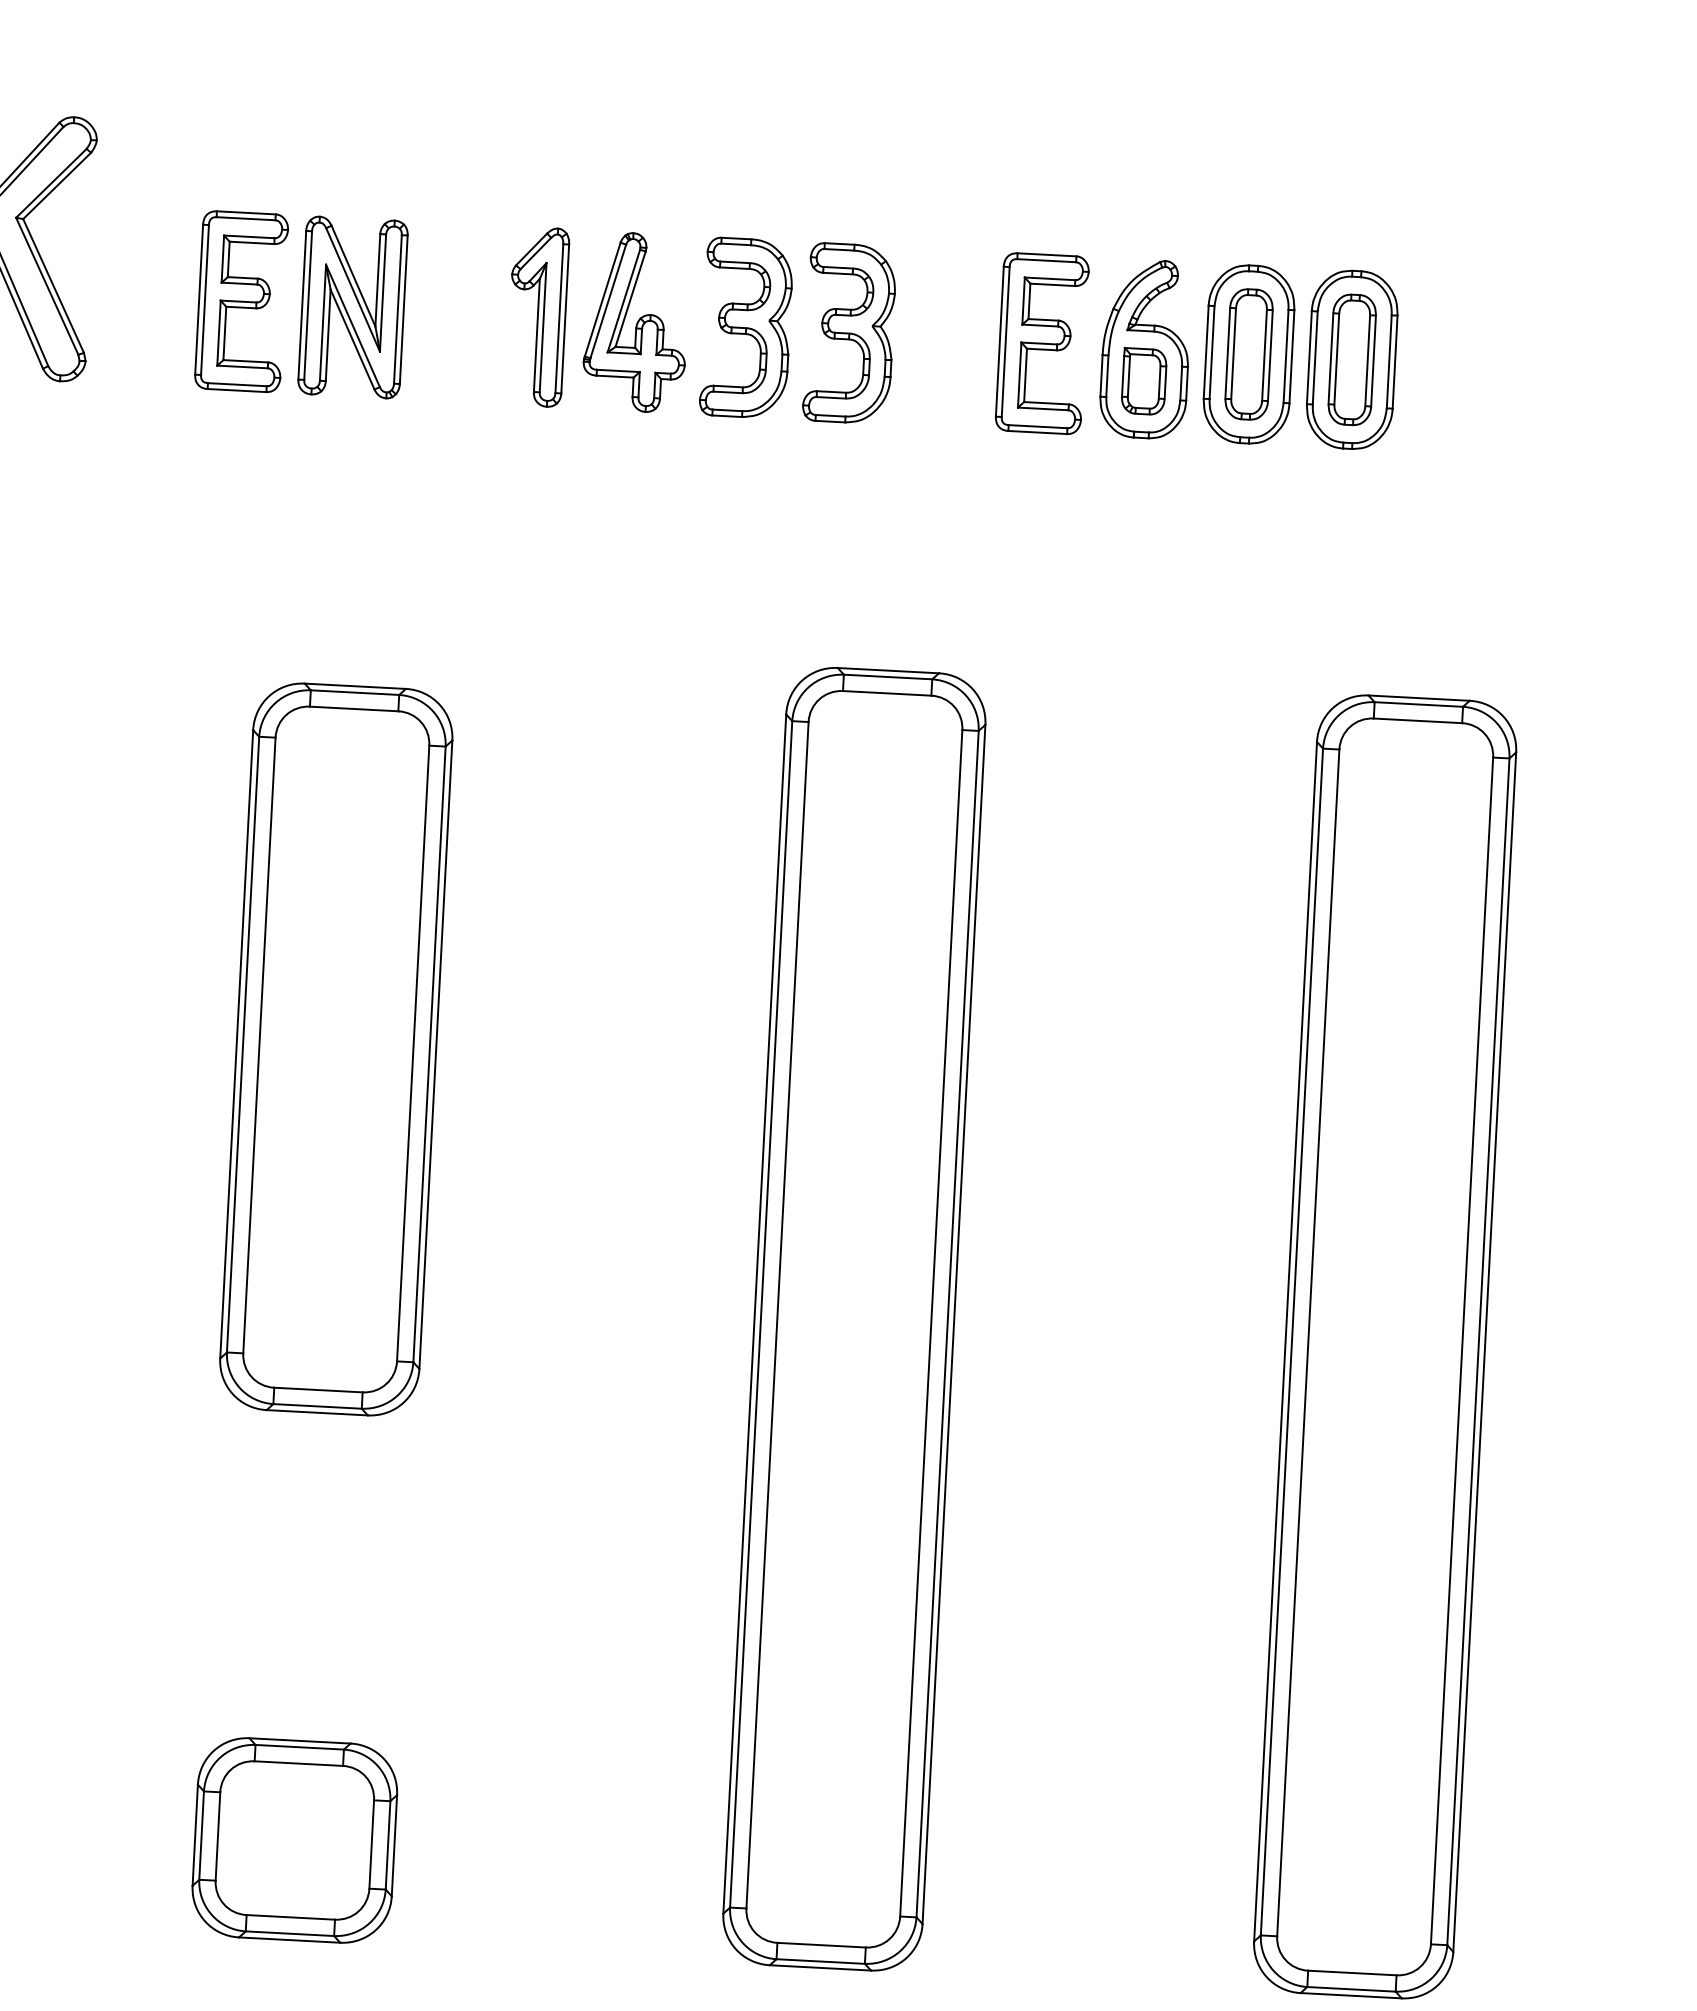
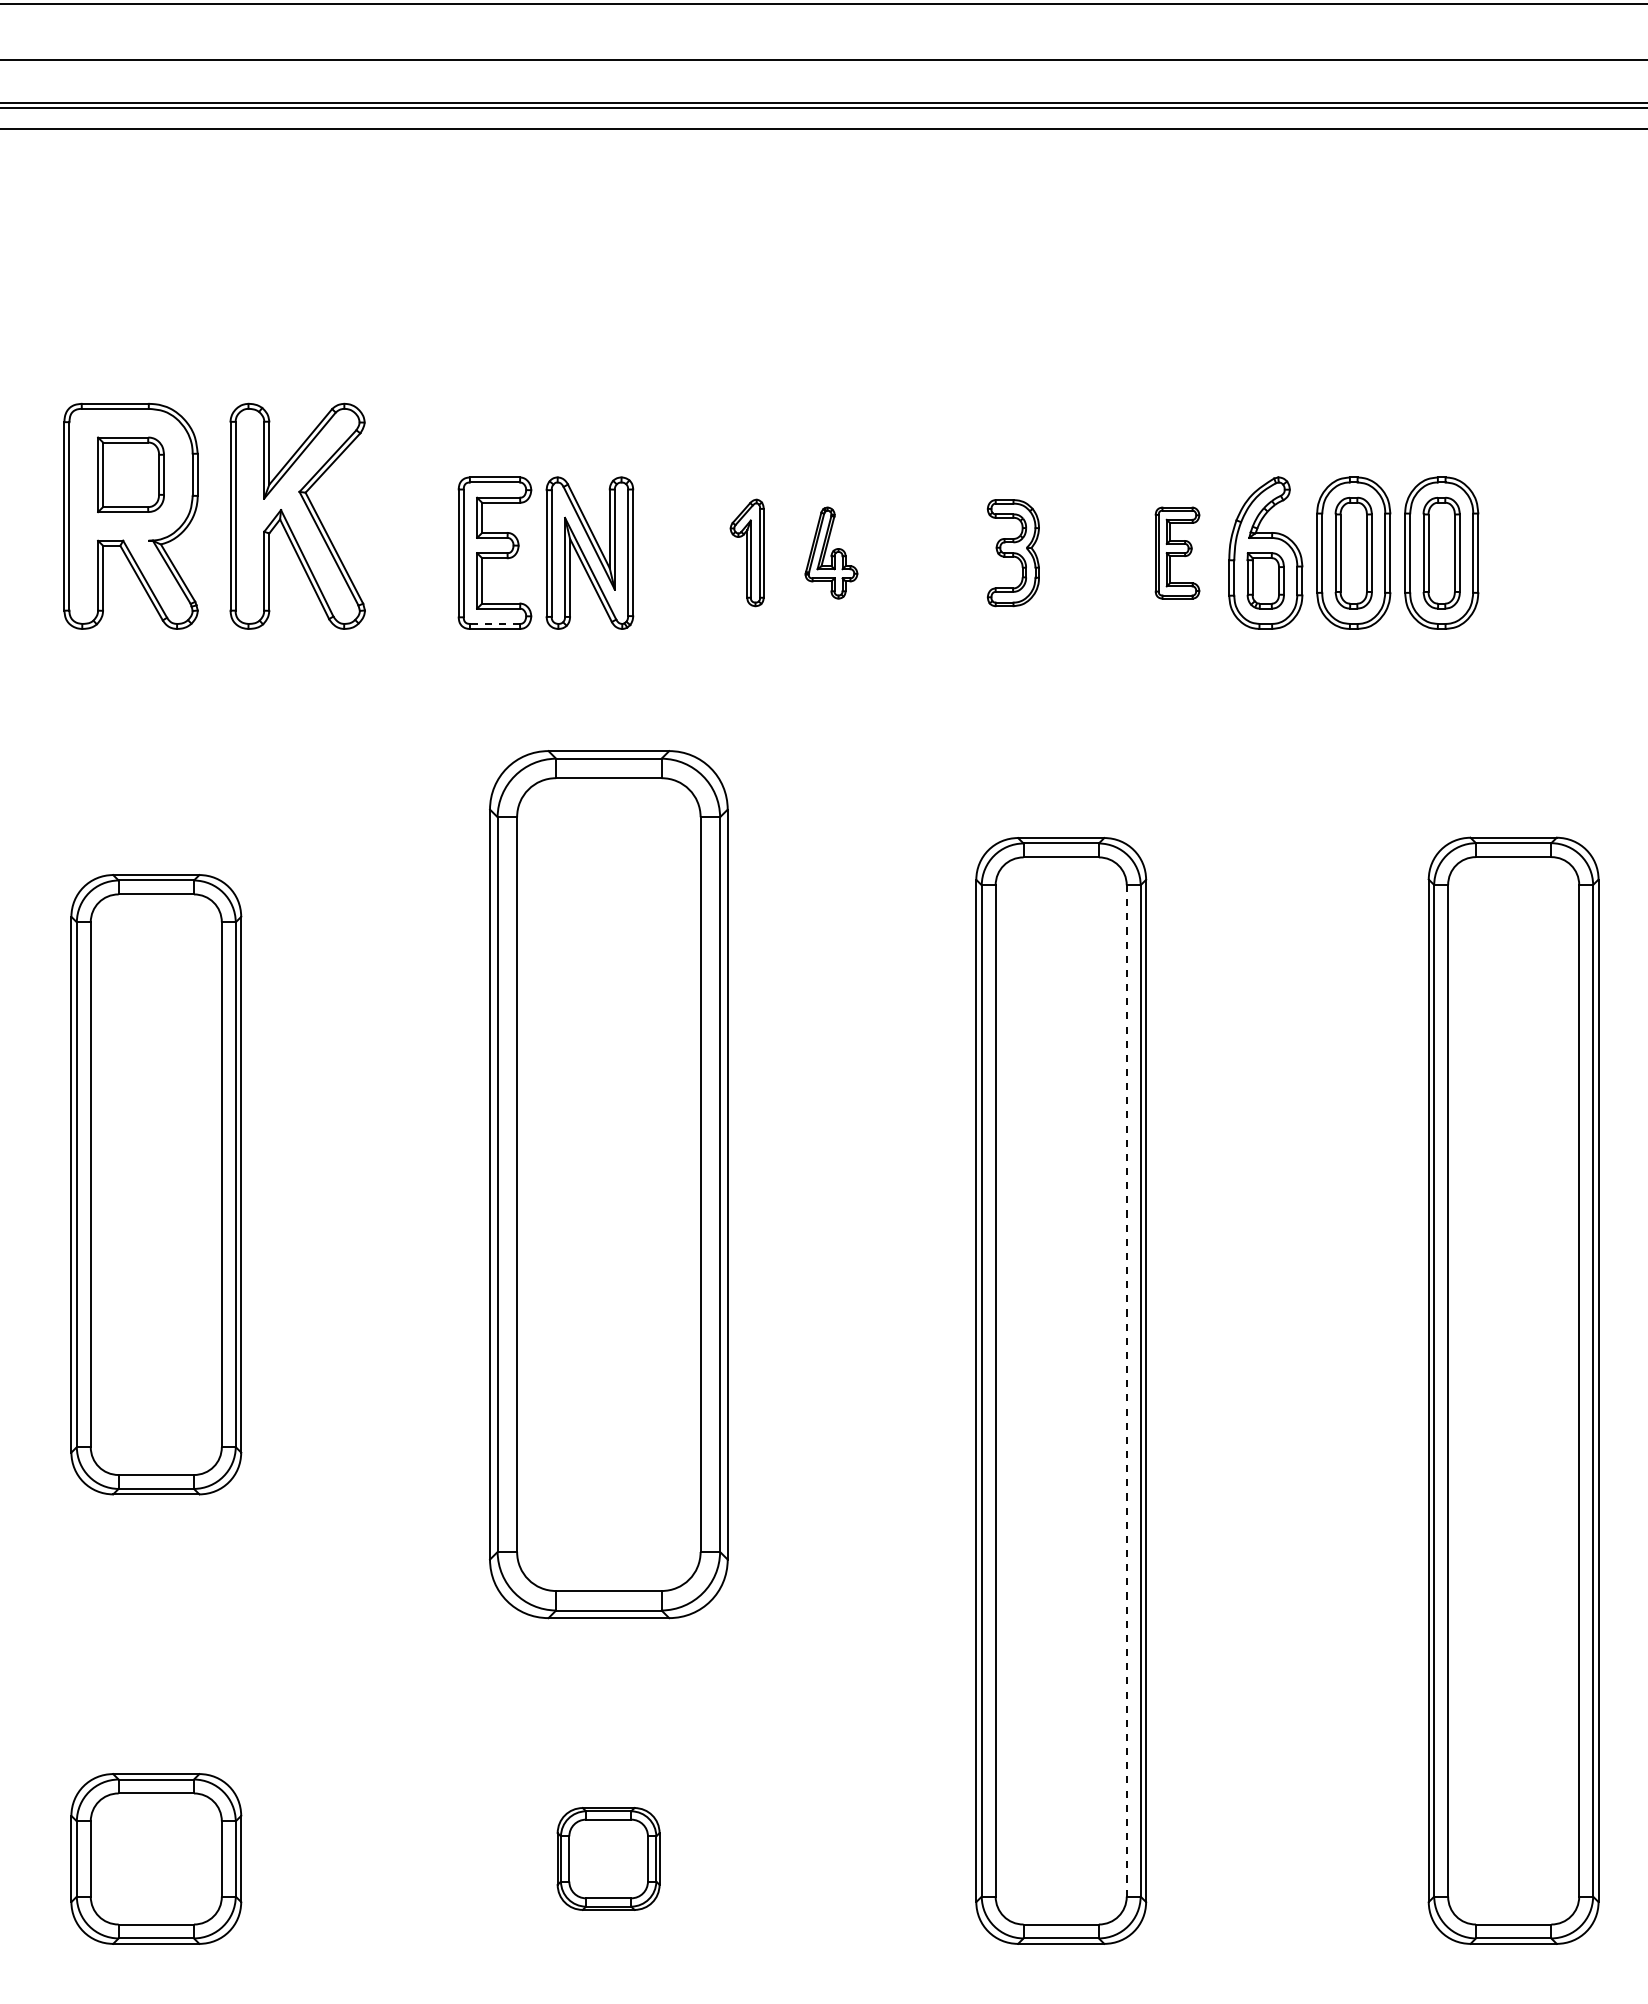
part: (536, 316) -> (746, 552), size x0.7
part: (636, 321) -> (831, 552), size x0.6
part: (746, 327) -> (925, 552), removed
part: (849, 332) -> (1013, 552), size x0.7
part: (1042, 342) -> (1177, 552), size x0.6
line: (236, 384) -> (494, 623), solid -> dashed
part: (336, 1049) -> (608, 1184), size x1.4
line: (931, 1322) -> (1126, 1390), solid -> dashed
part: (294, 1839) -> (608, 1858), size x0.6

